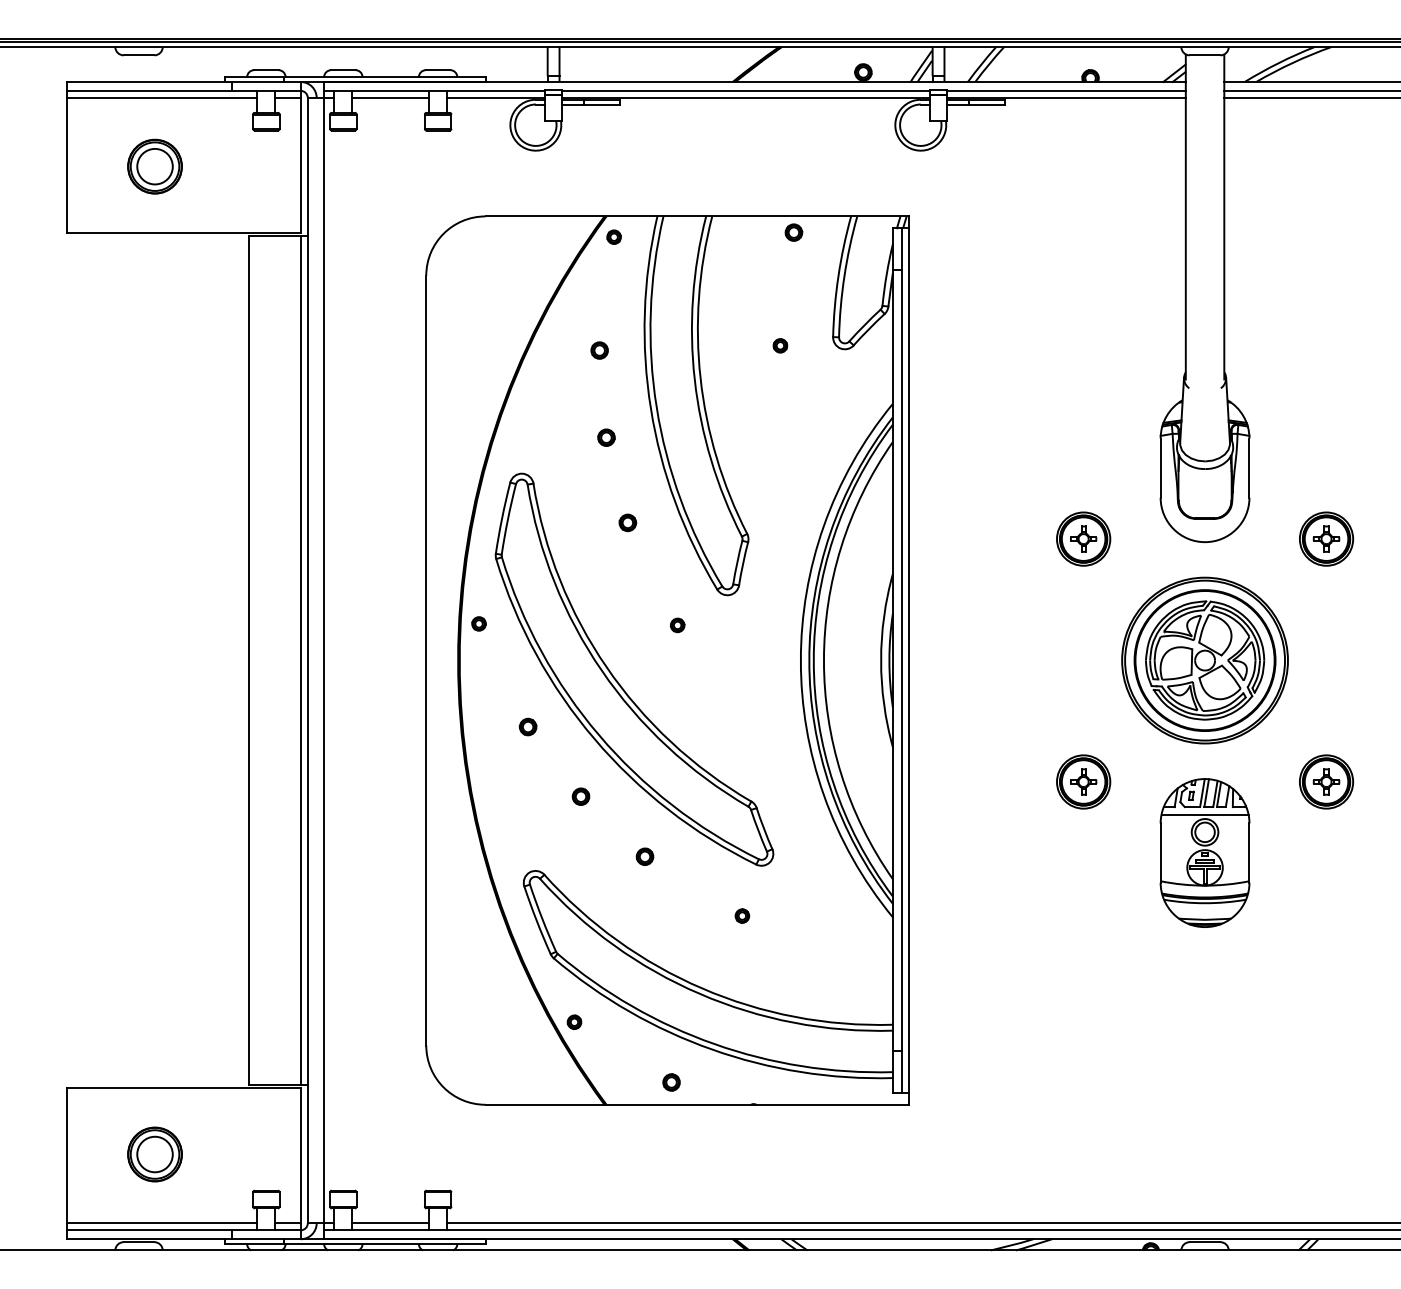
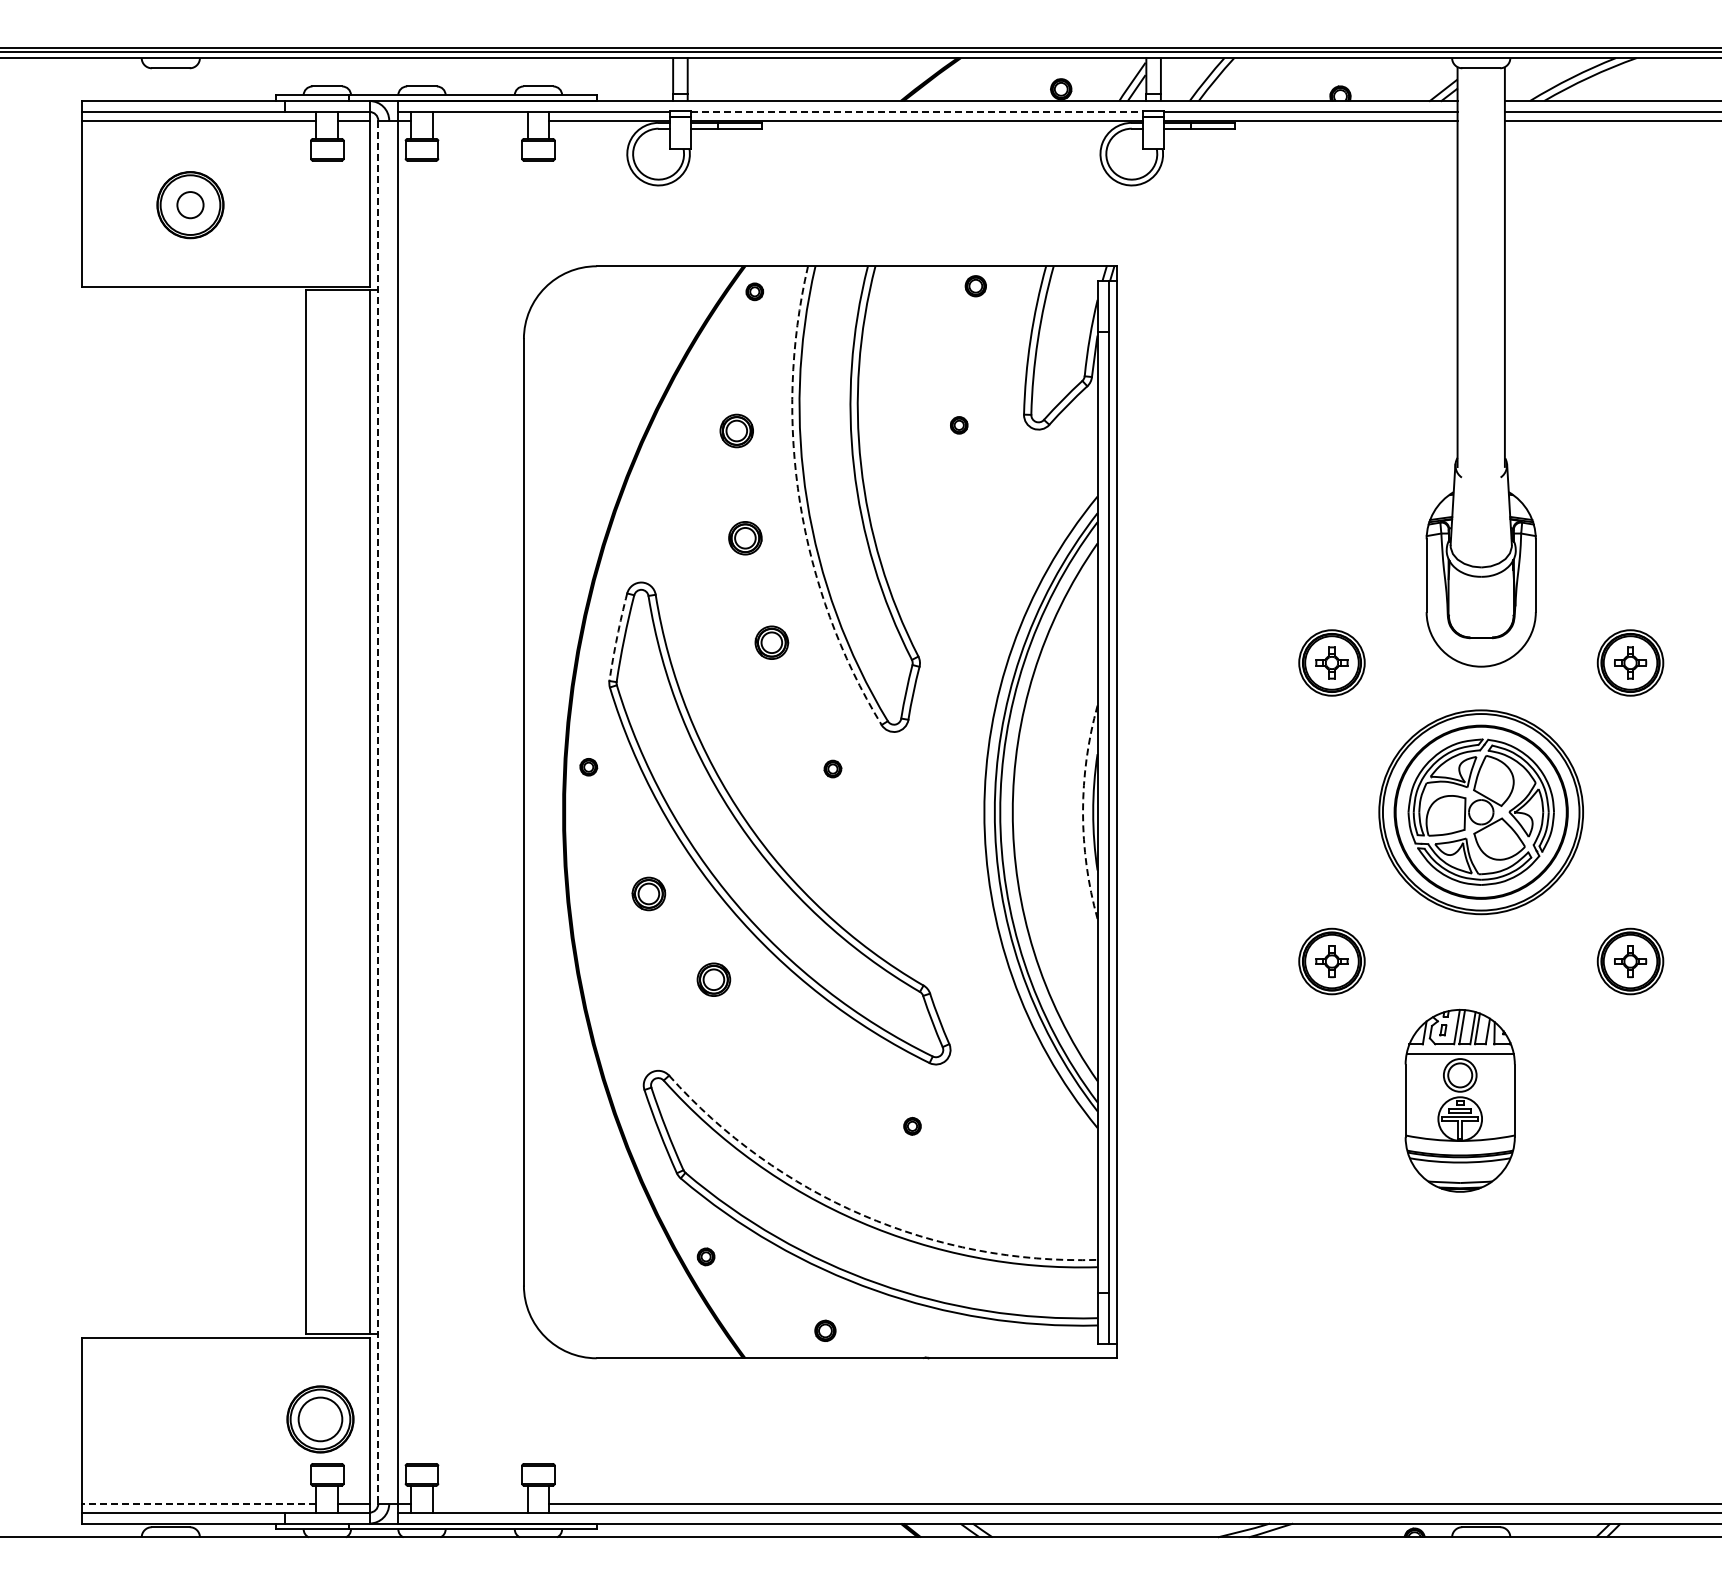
line: (746, 90) -> (917, 111), solid -> dashed
line: (390, 97) -> (479, 120), removed
circle: (155, 166) -> (190, 204), size x0.6
part: (600, 350) -> (737, 431), size x1.6
arc: (651, 408) -> (800, 502), solid -> dashed
part: (606, 437) -> (745, 538), size x1.6
arc: (502, 518) -> (617, 637), solid -> dashed
part: (627, 523) -> (771, 643), size x1.6
line: (307, 660) -> (378, 812), solid -> dashed
arc: (881, 660) -> (1083, 812), solid -> dashed
part: (528, 726) -> (649, 893), size x1.6
part: (581, 796) -> (714, 979), size x1.6
part: (1204, 852) -> (1459, 1100), moved
part: (644, 856) -> (792, 1053), removed
arc: (701, 988) -> (862, 1215), solid -> dashed
part: (155, 1154) -> (320, 1419), moved
line: (161, 1222) -> (198, 1503), solid -> dashed
line: (390, 1222) -> (479, 1503), removed

